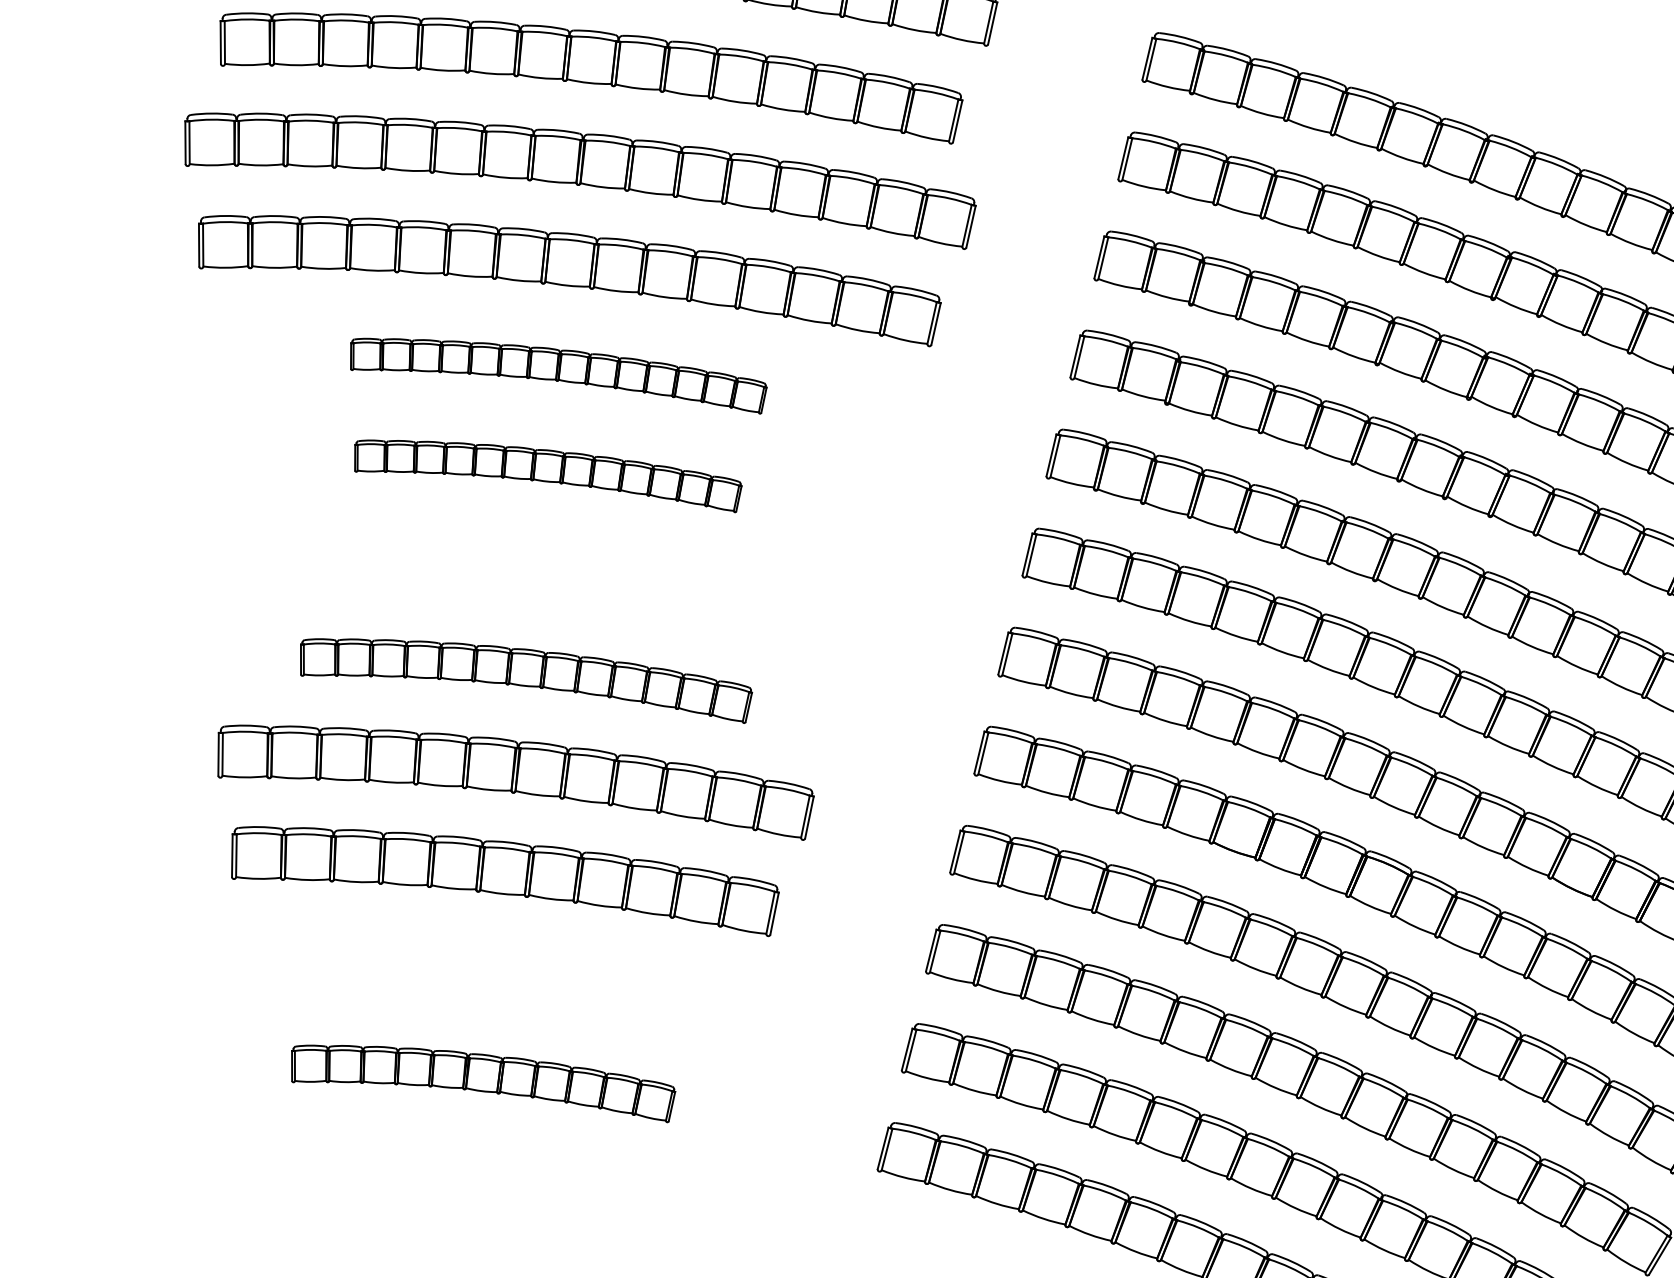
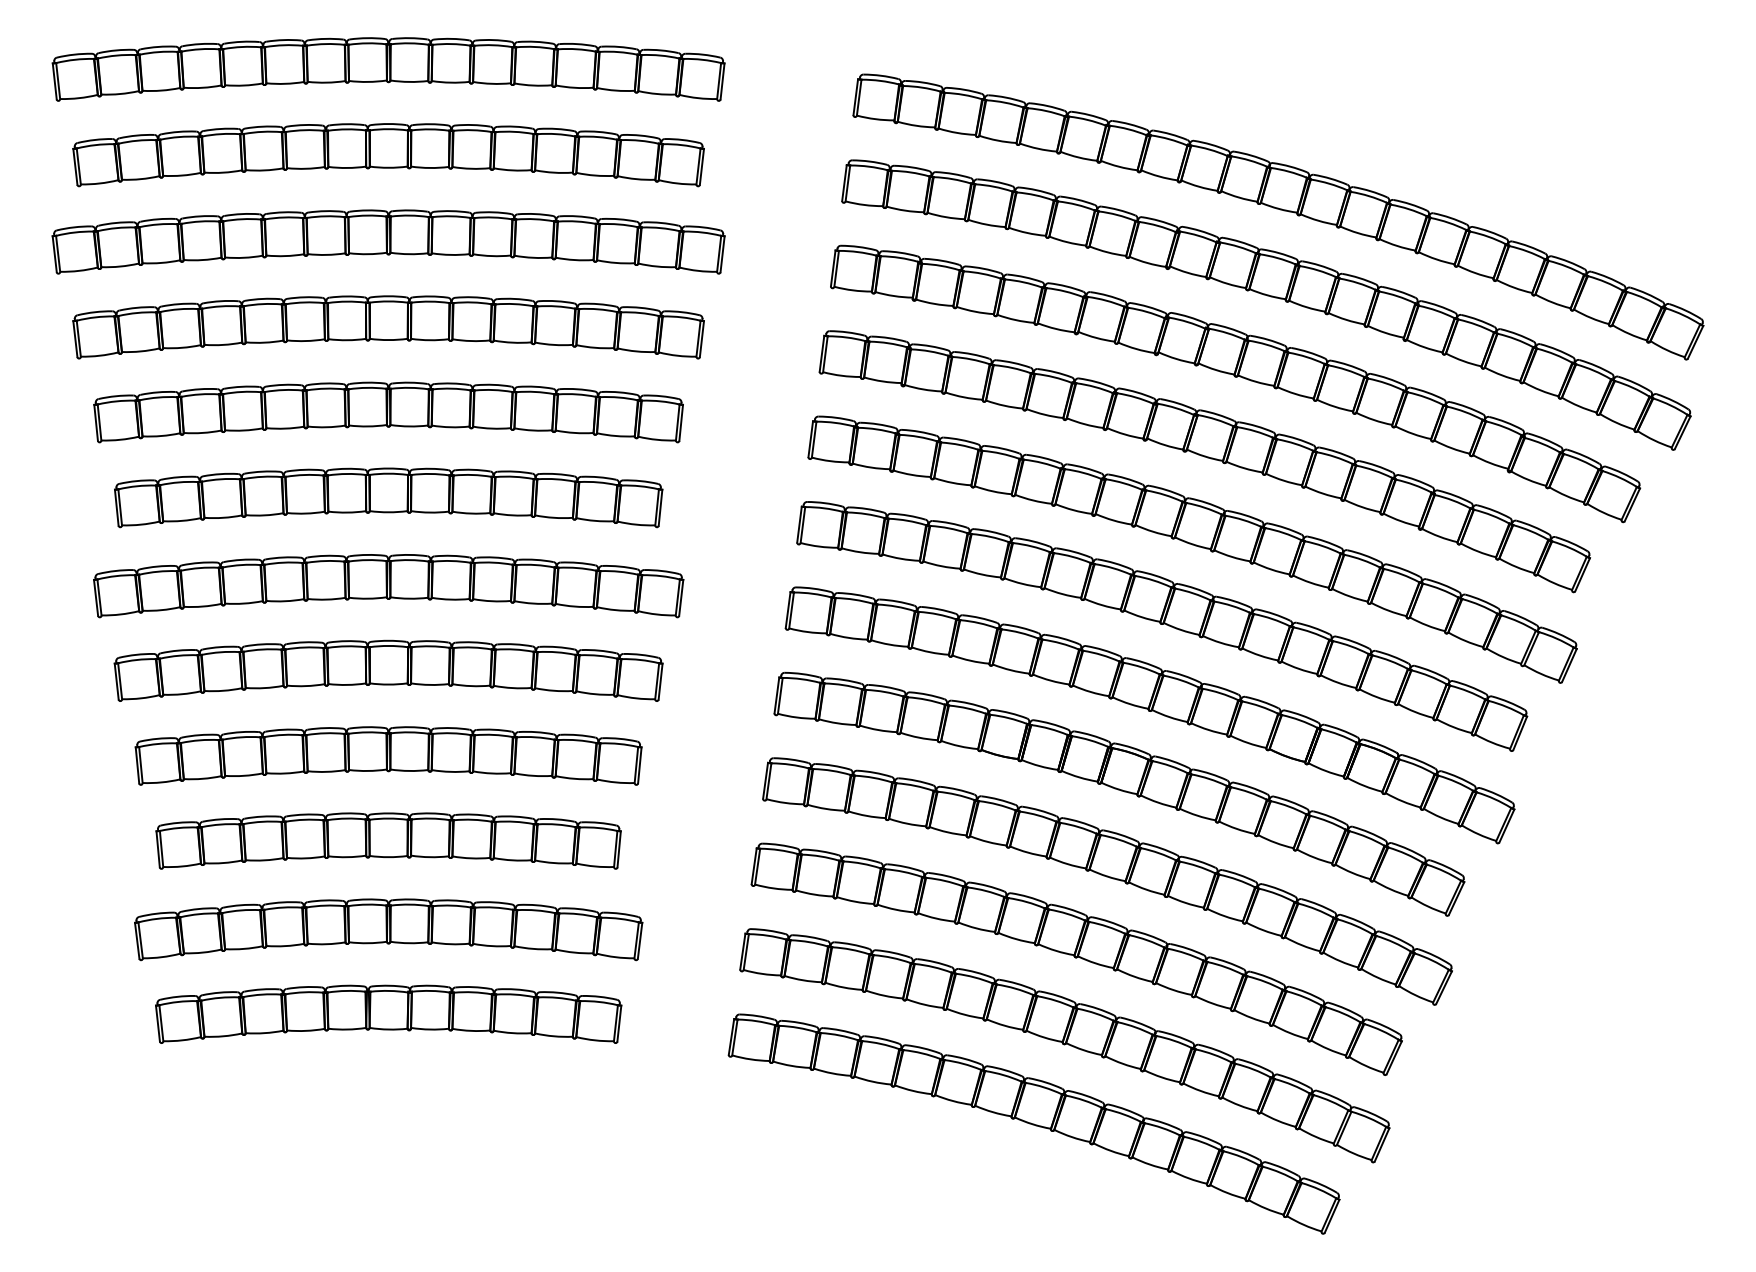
part: (558, 370) -> (388, 412), size x1.67
part: (547, 470) -> (388, 497), size x1.67
part: (536, 575) -> (388, 586), added
part: (525, 674) -> (388, 670), size x1.43
part: (493, 978) -> (388, 929), added
part: (482, 1077) -> (388, 1013), size x1.43

